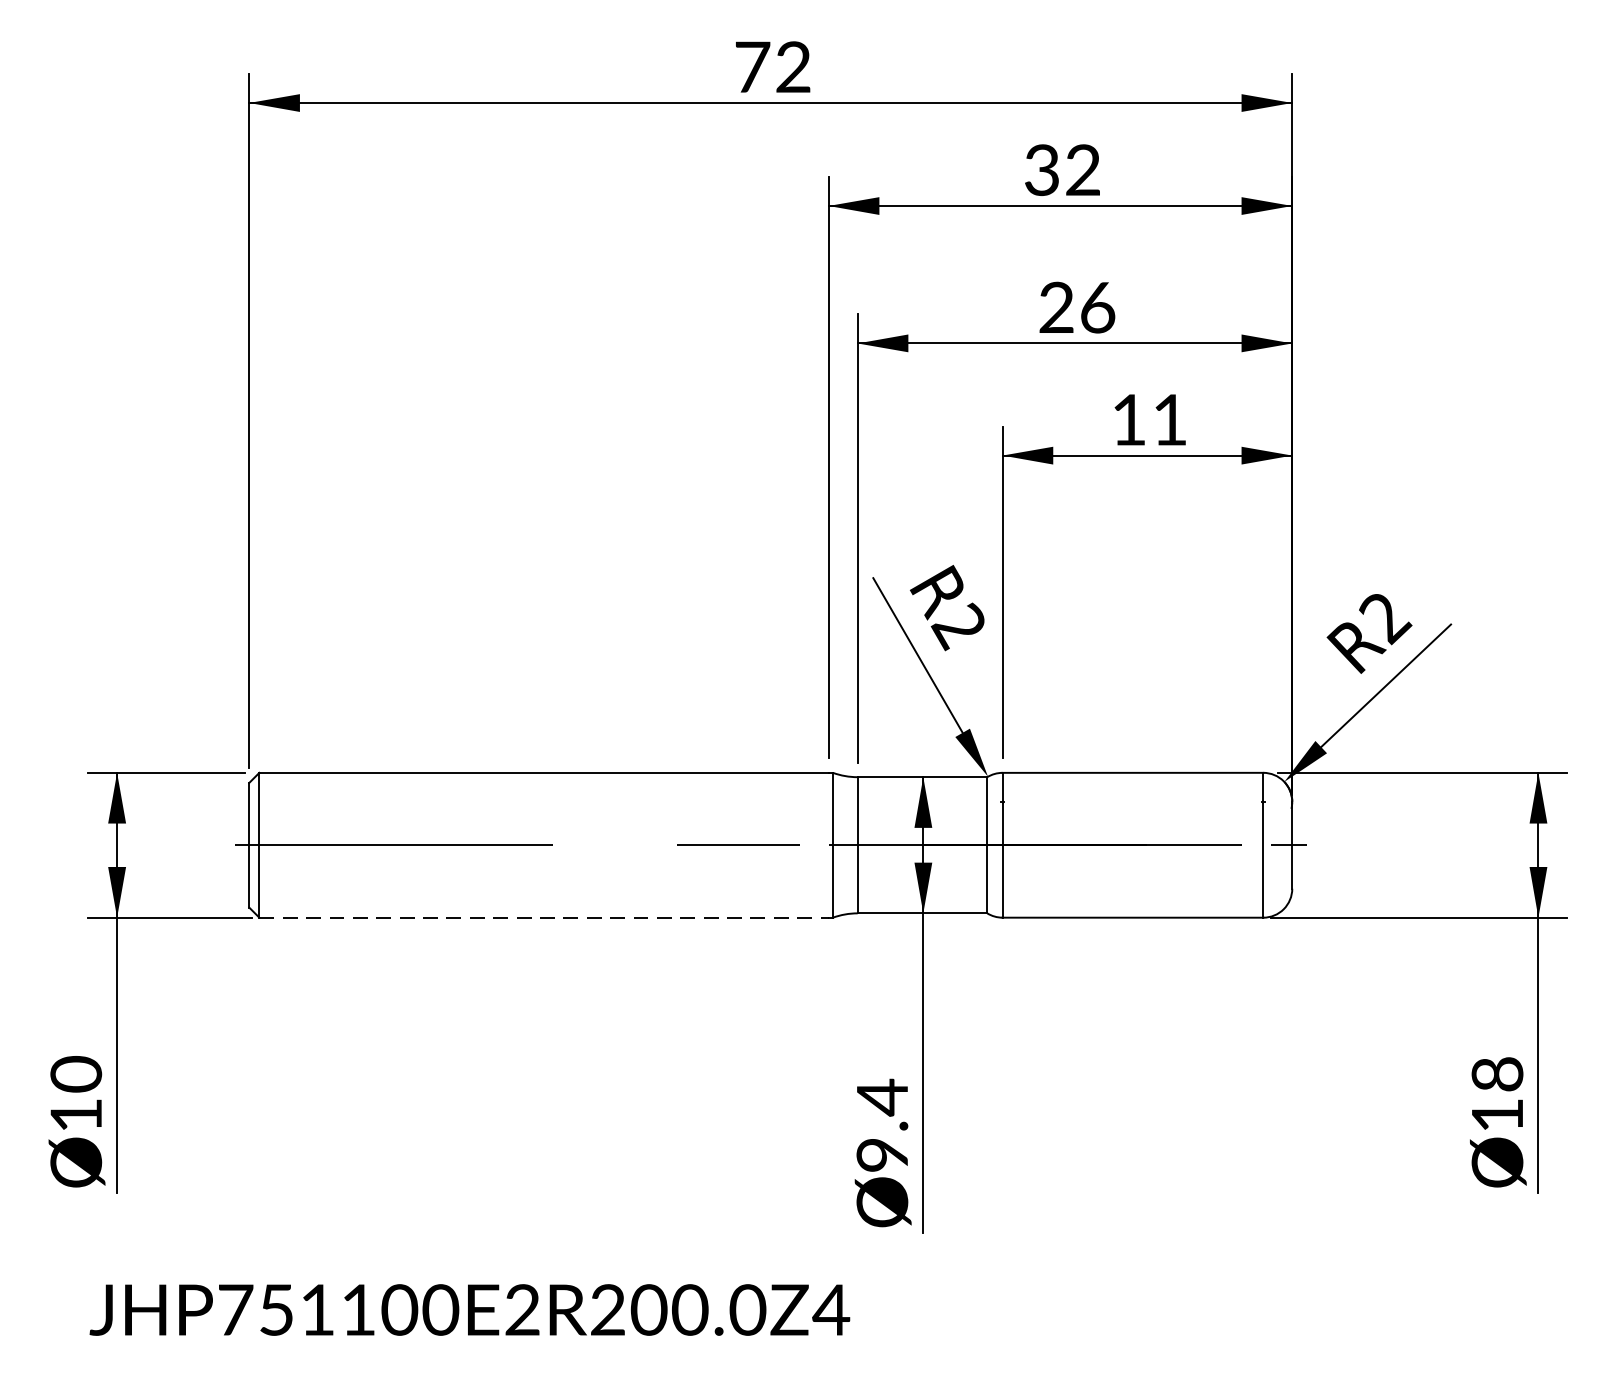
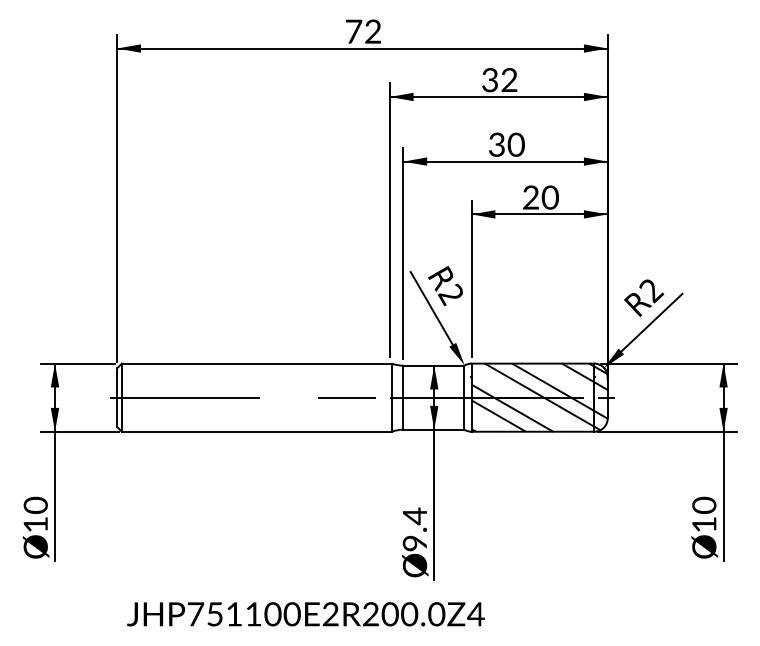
text: (1076, 307) -> (506, 144), 26 -> 30
text: (1149, 419) -> (540, 197), 11 -> 20
hatch: (1147, 844) -> (539, 397), added
line: (543, 917) -> (255, 431), dashed -> solid
text: (1497, 1072) -> (704, 504), 18 -> 10
text: (468, 1310) -> (305, 614), moved

